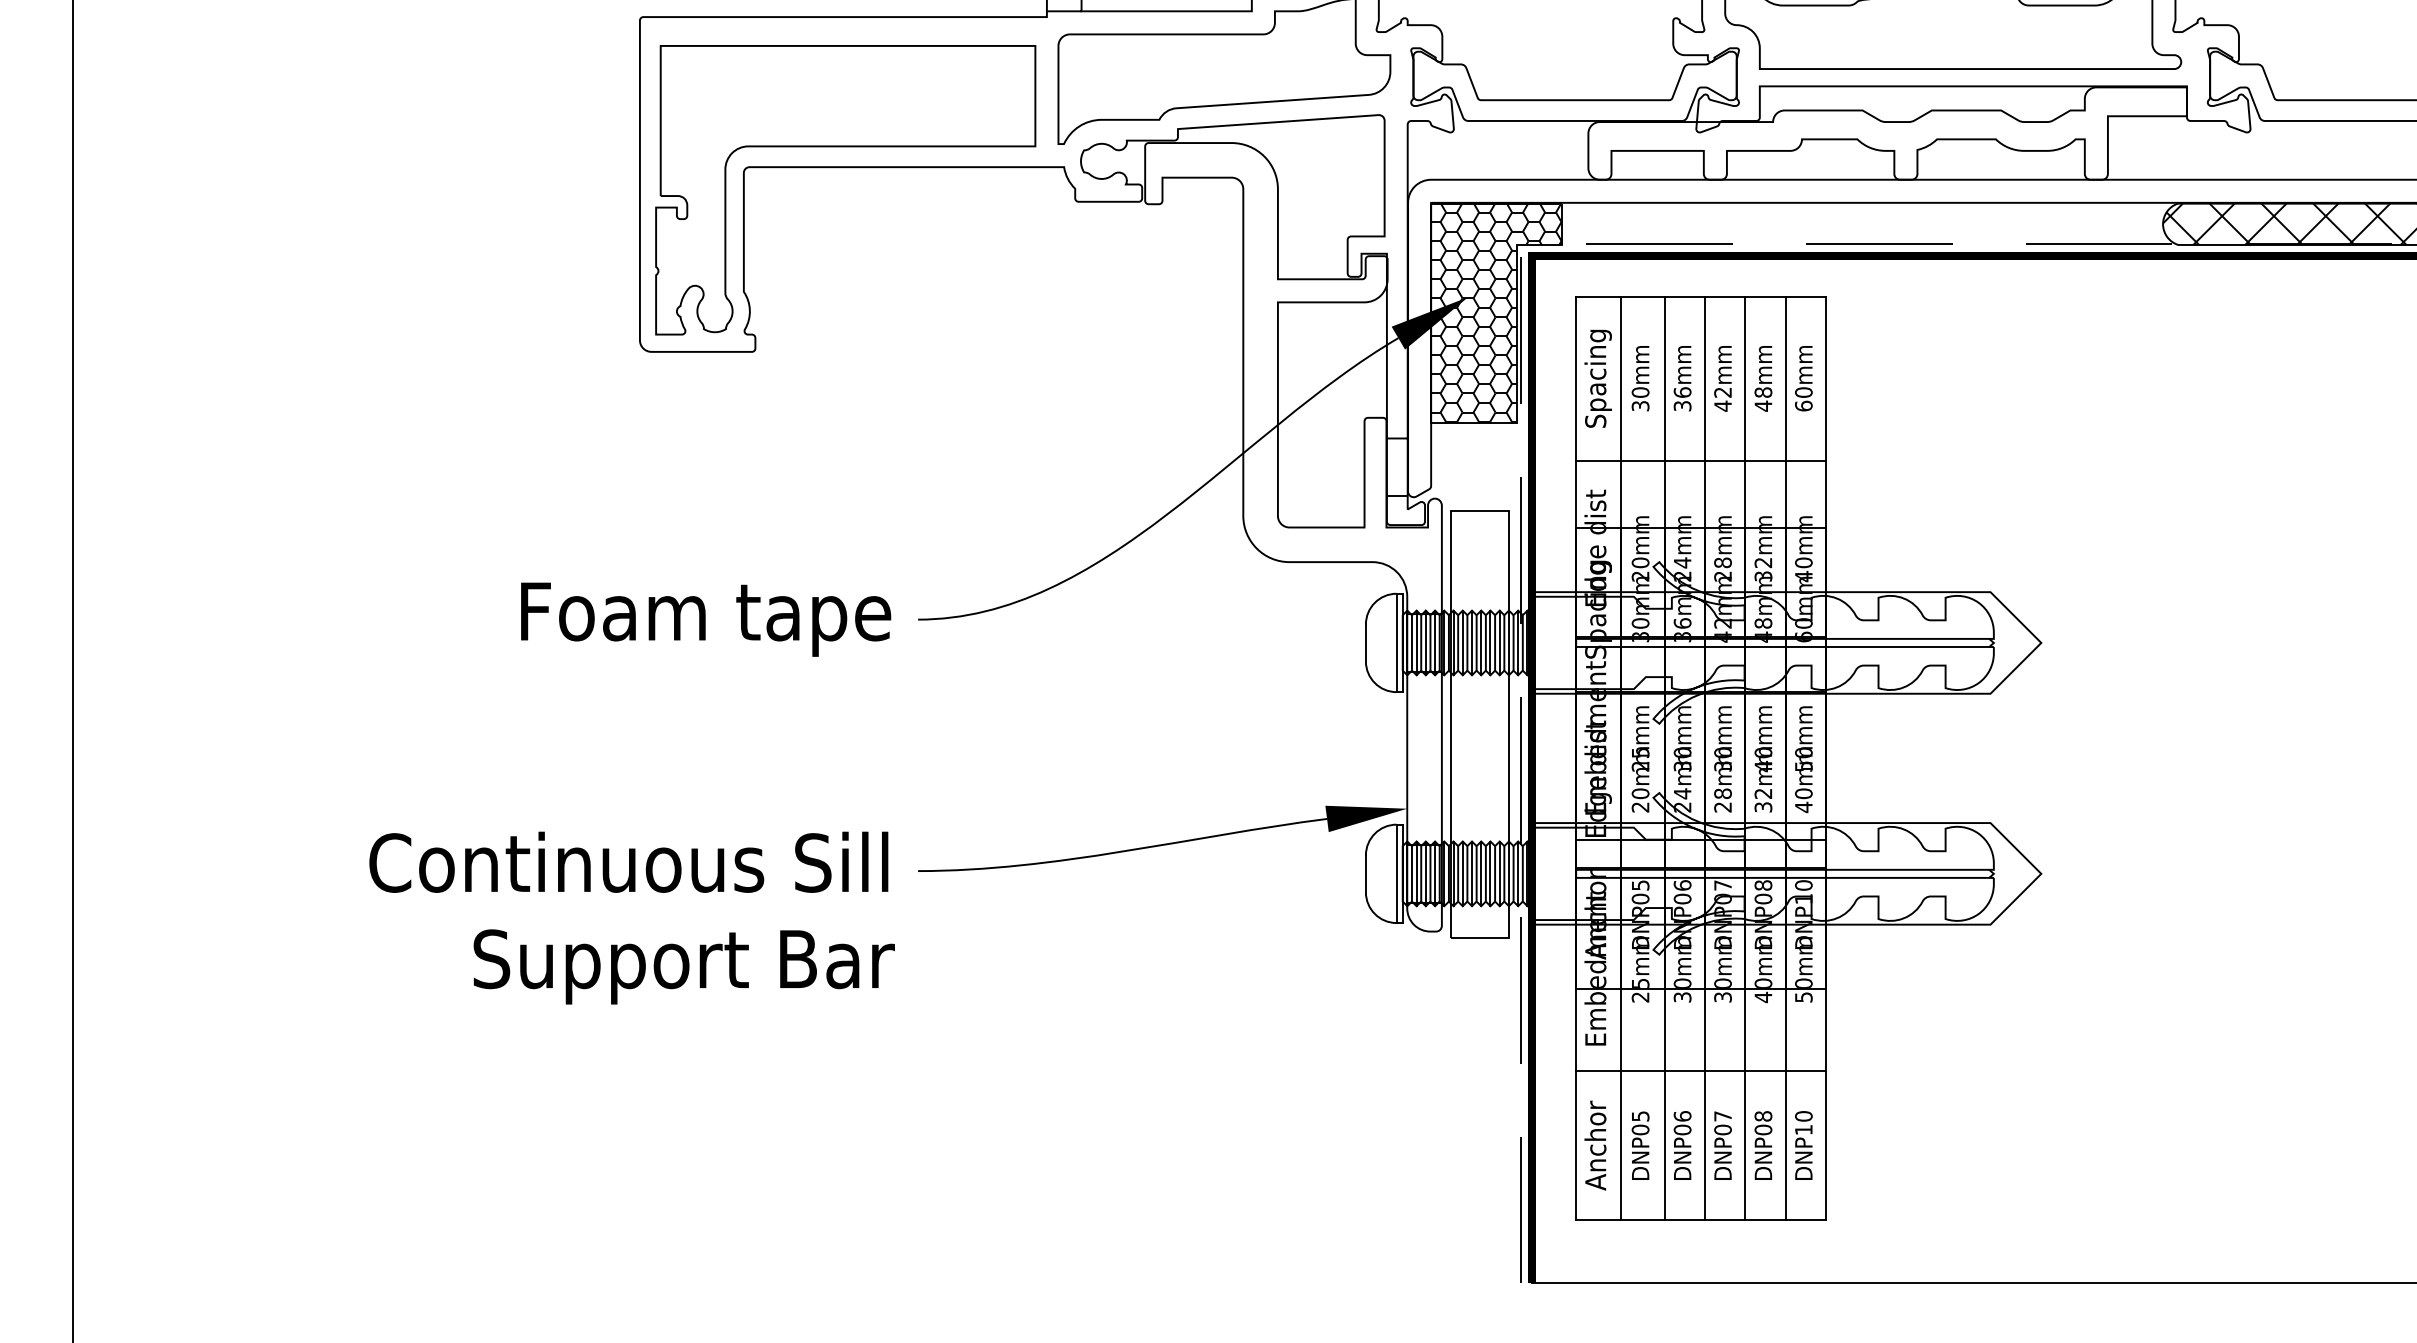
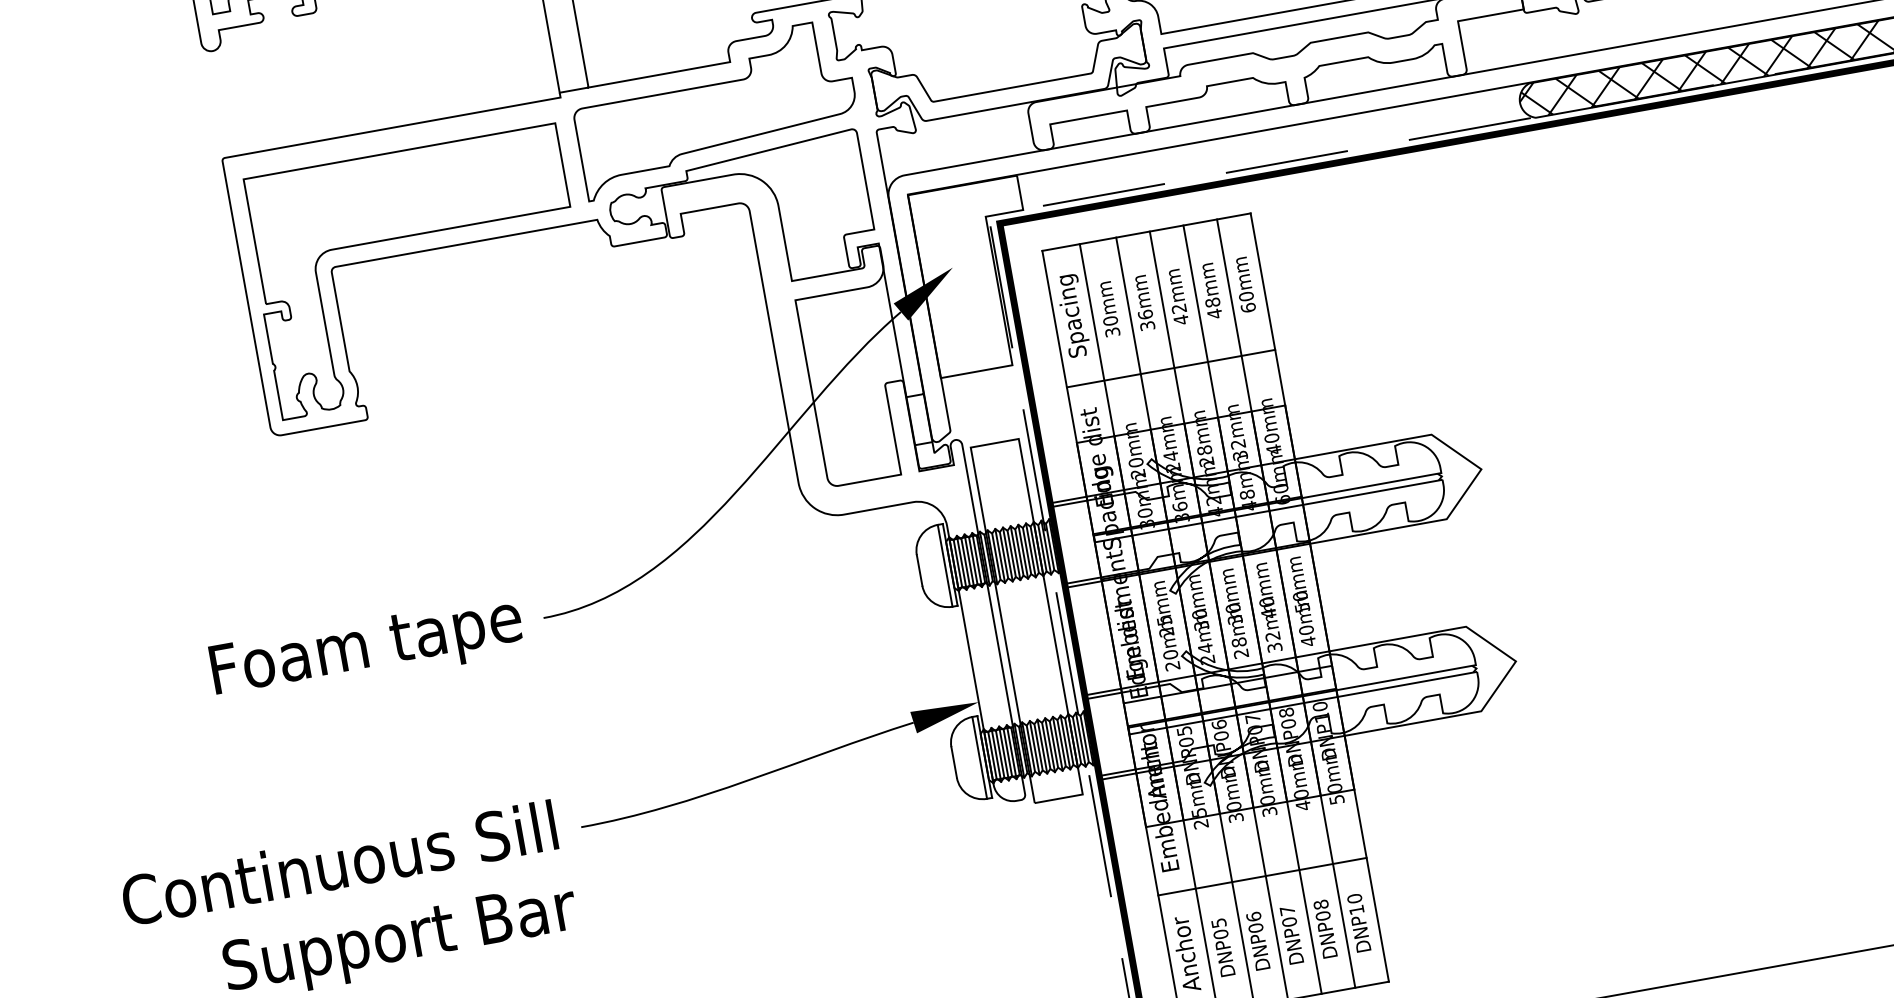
hatch: (1496, 313) -> (978, 276), removed

